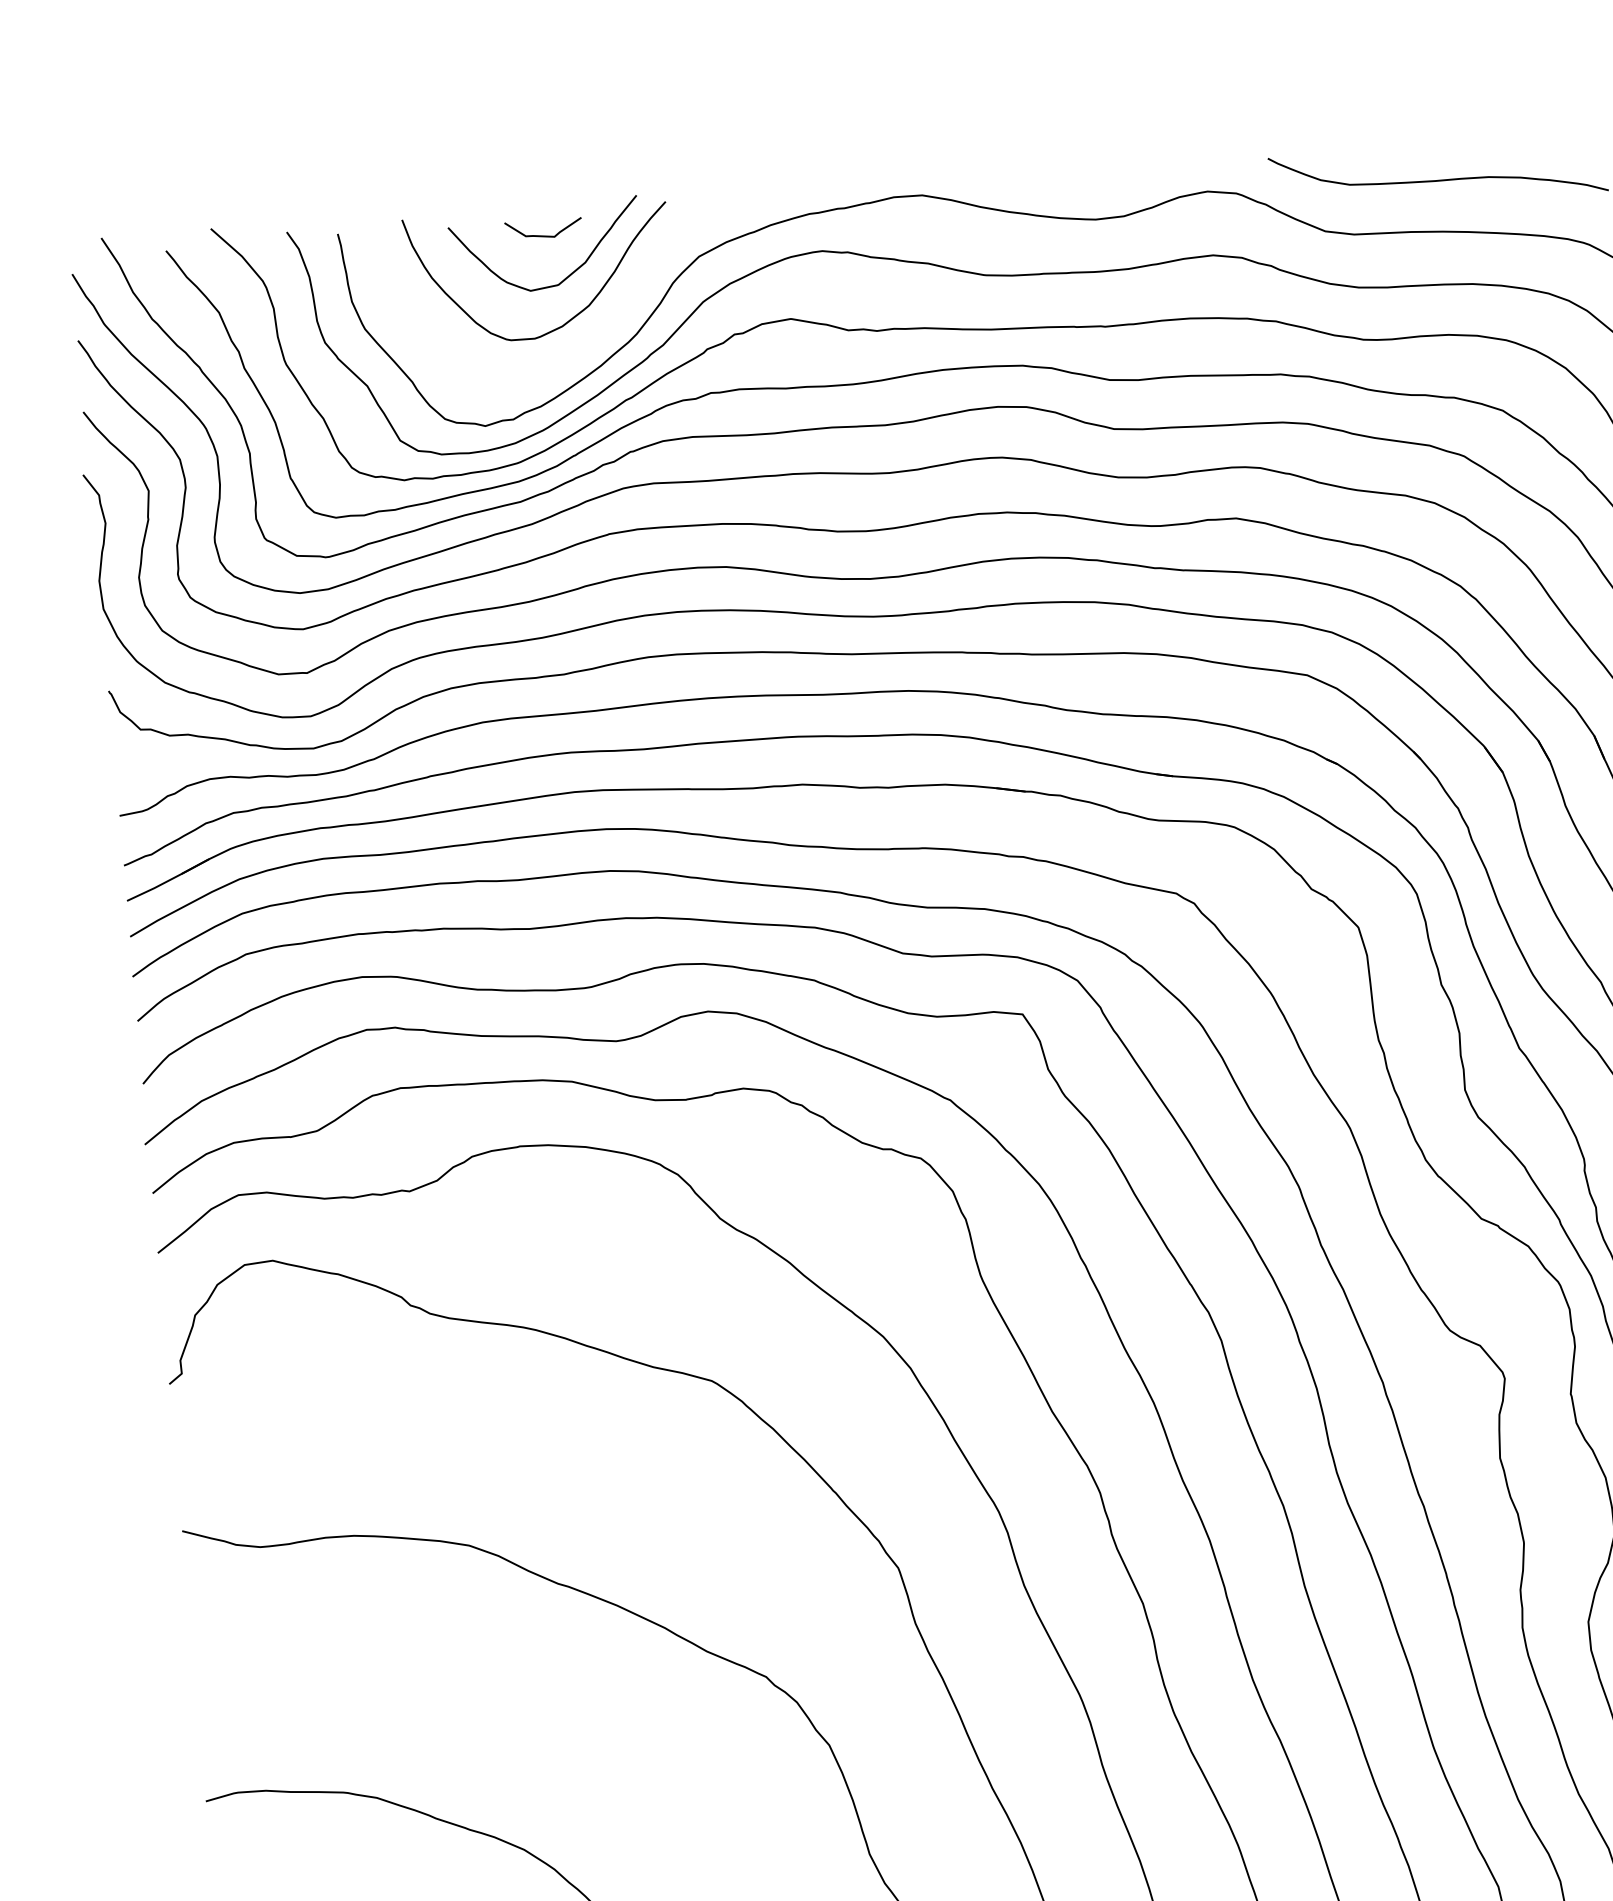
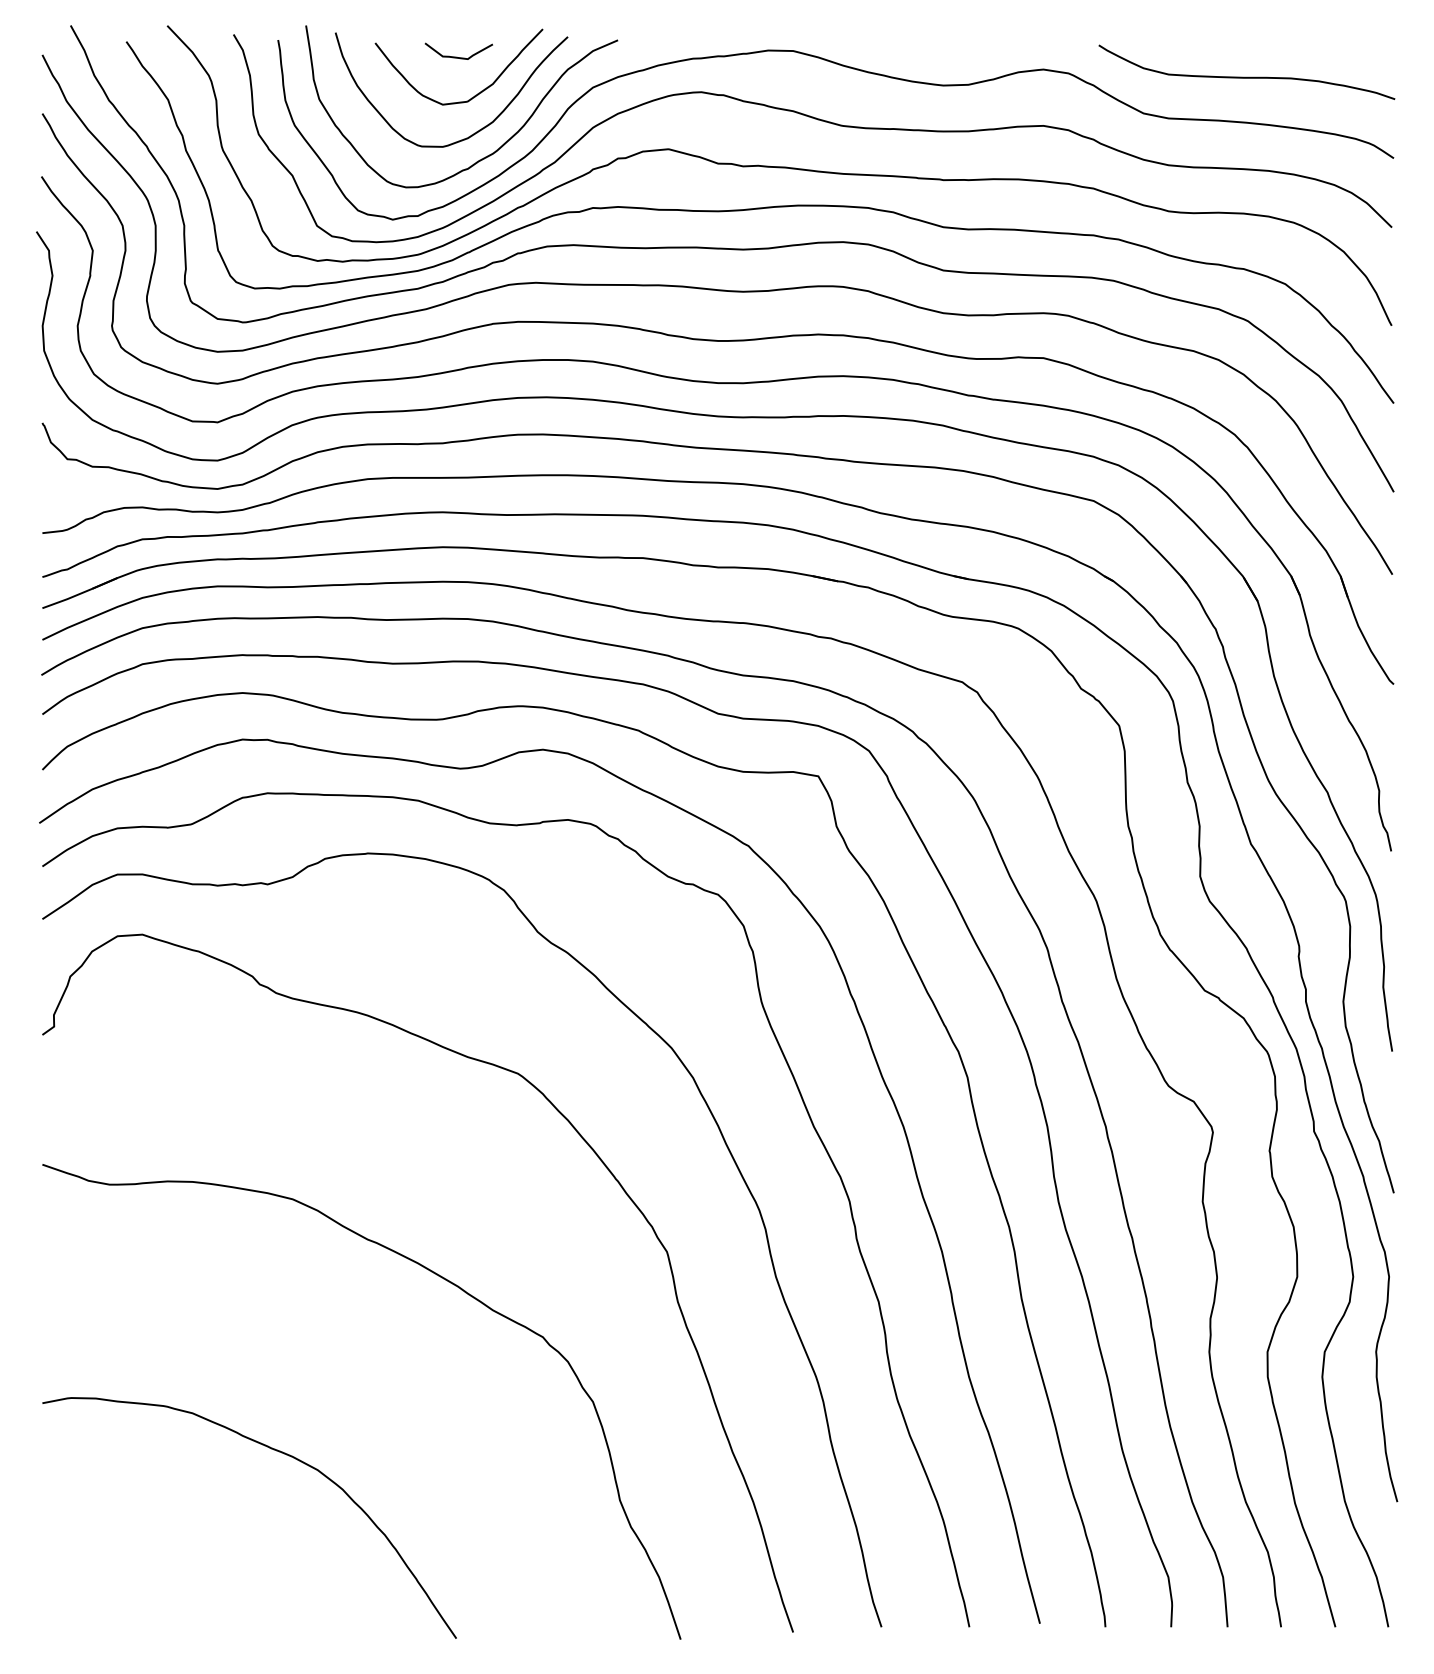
curve: (595, 336) -> (496, 149), added

